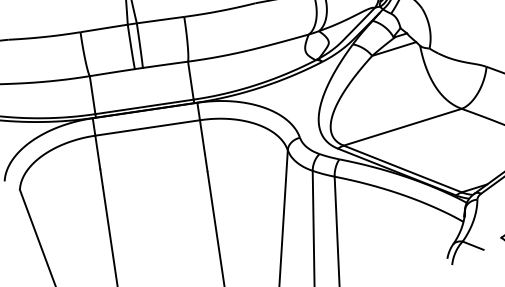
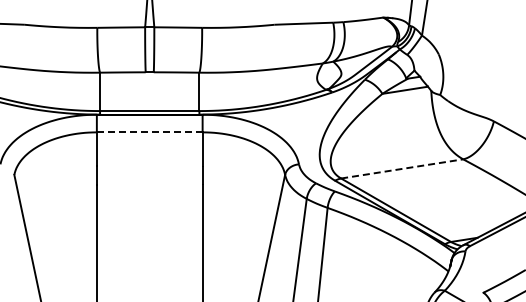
line: (402, 126) -> (402, 168), solid -> dashed
line: (147, 128) -> (149, 132), solid -> dashed

